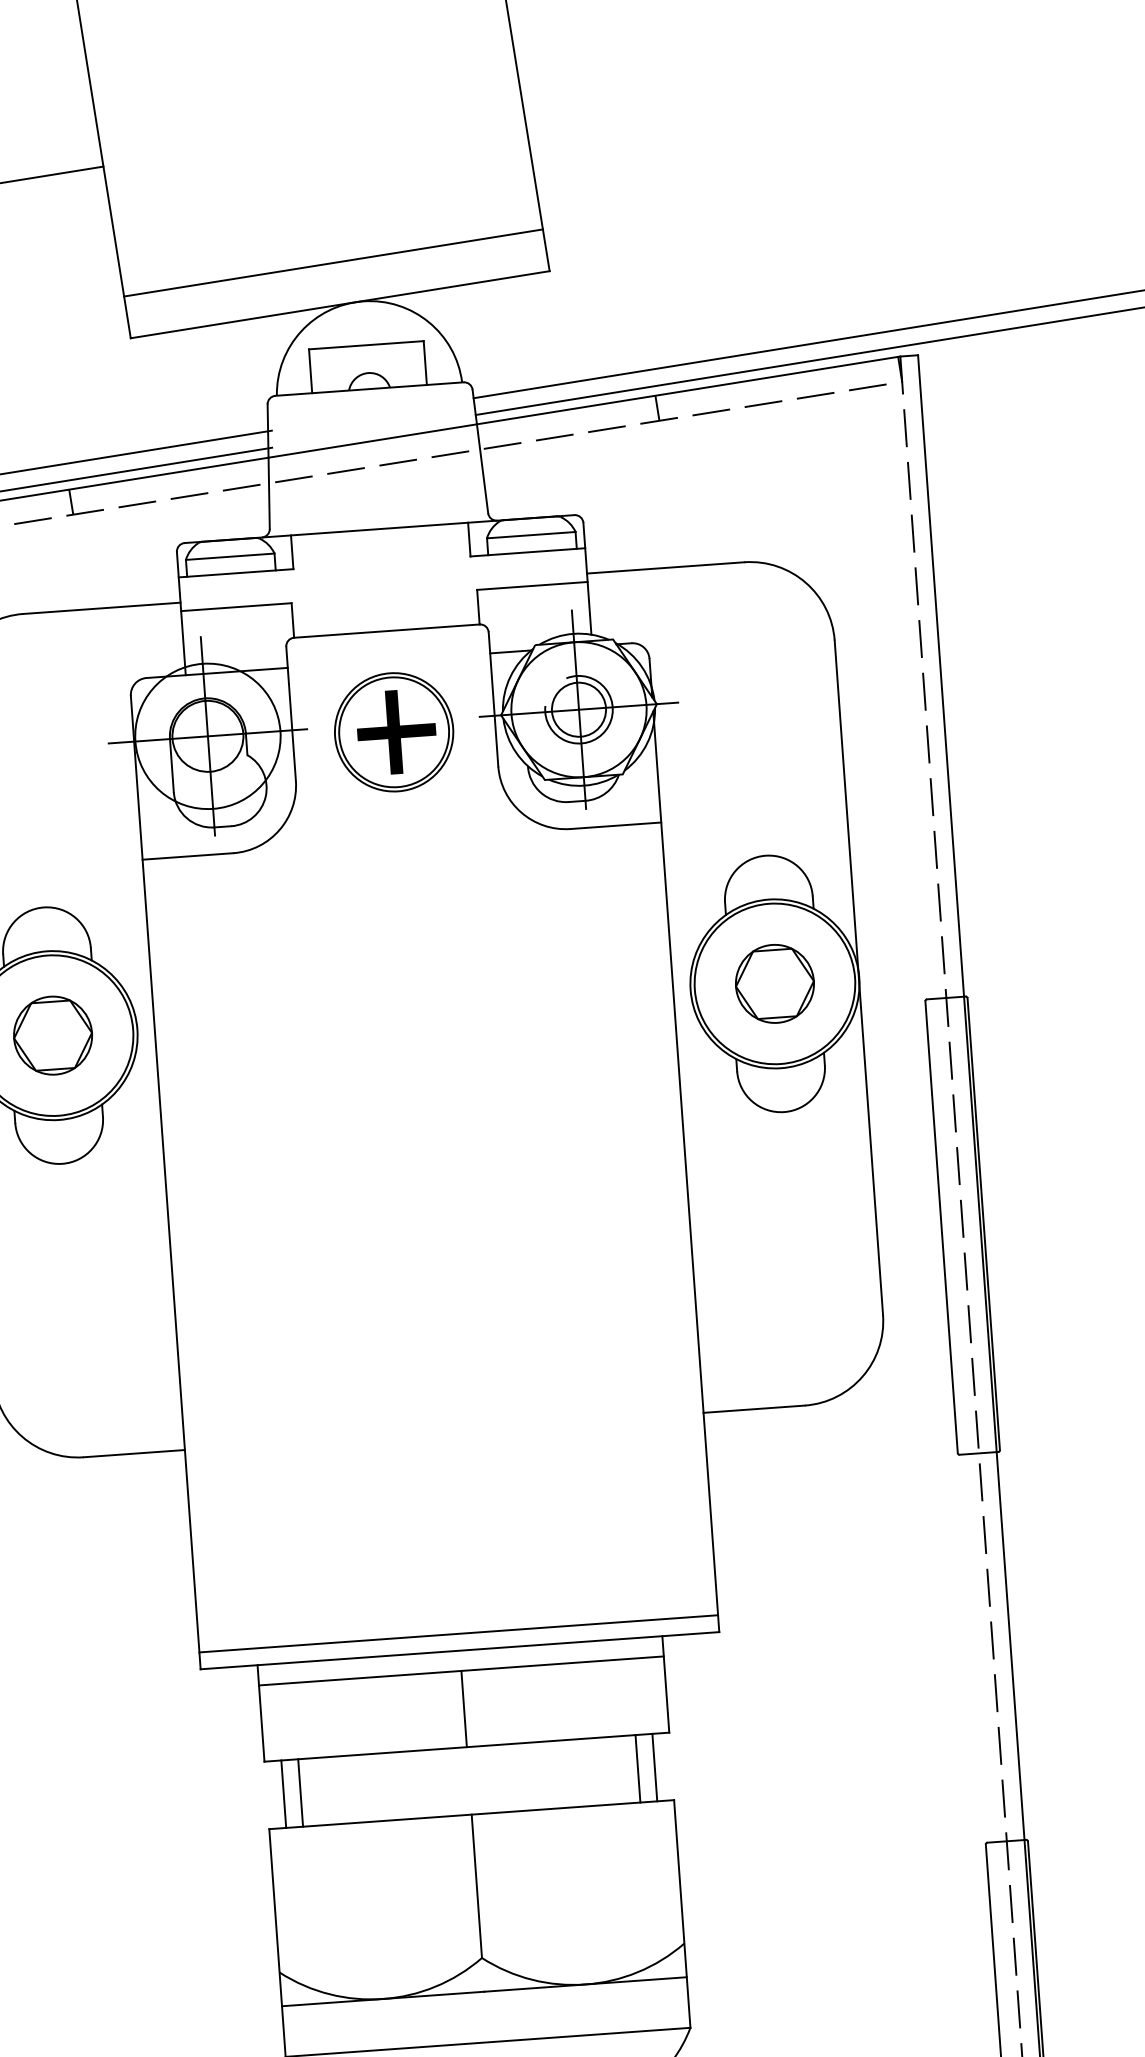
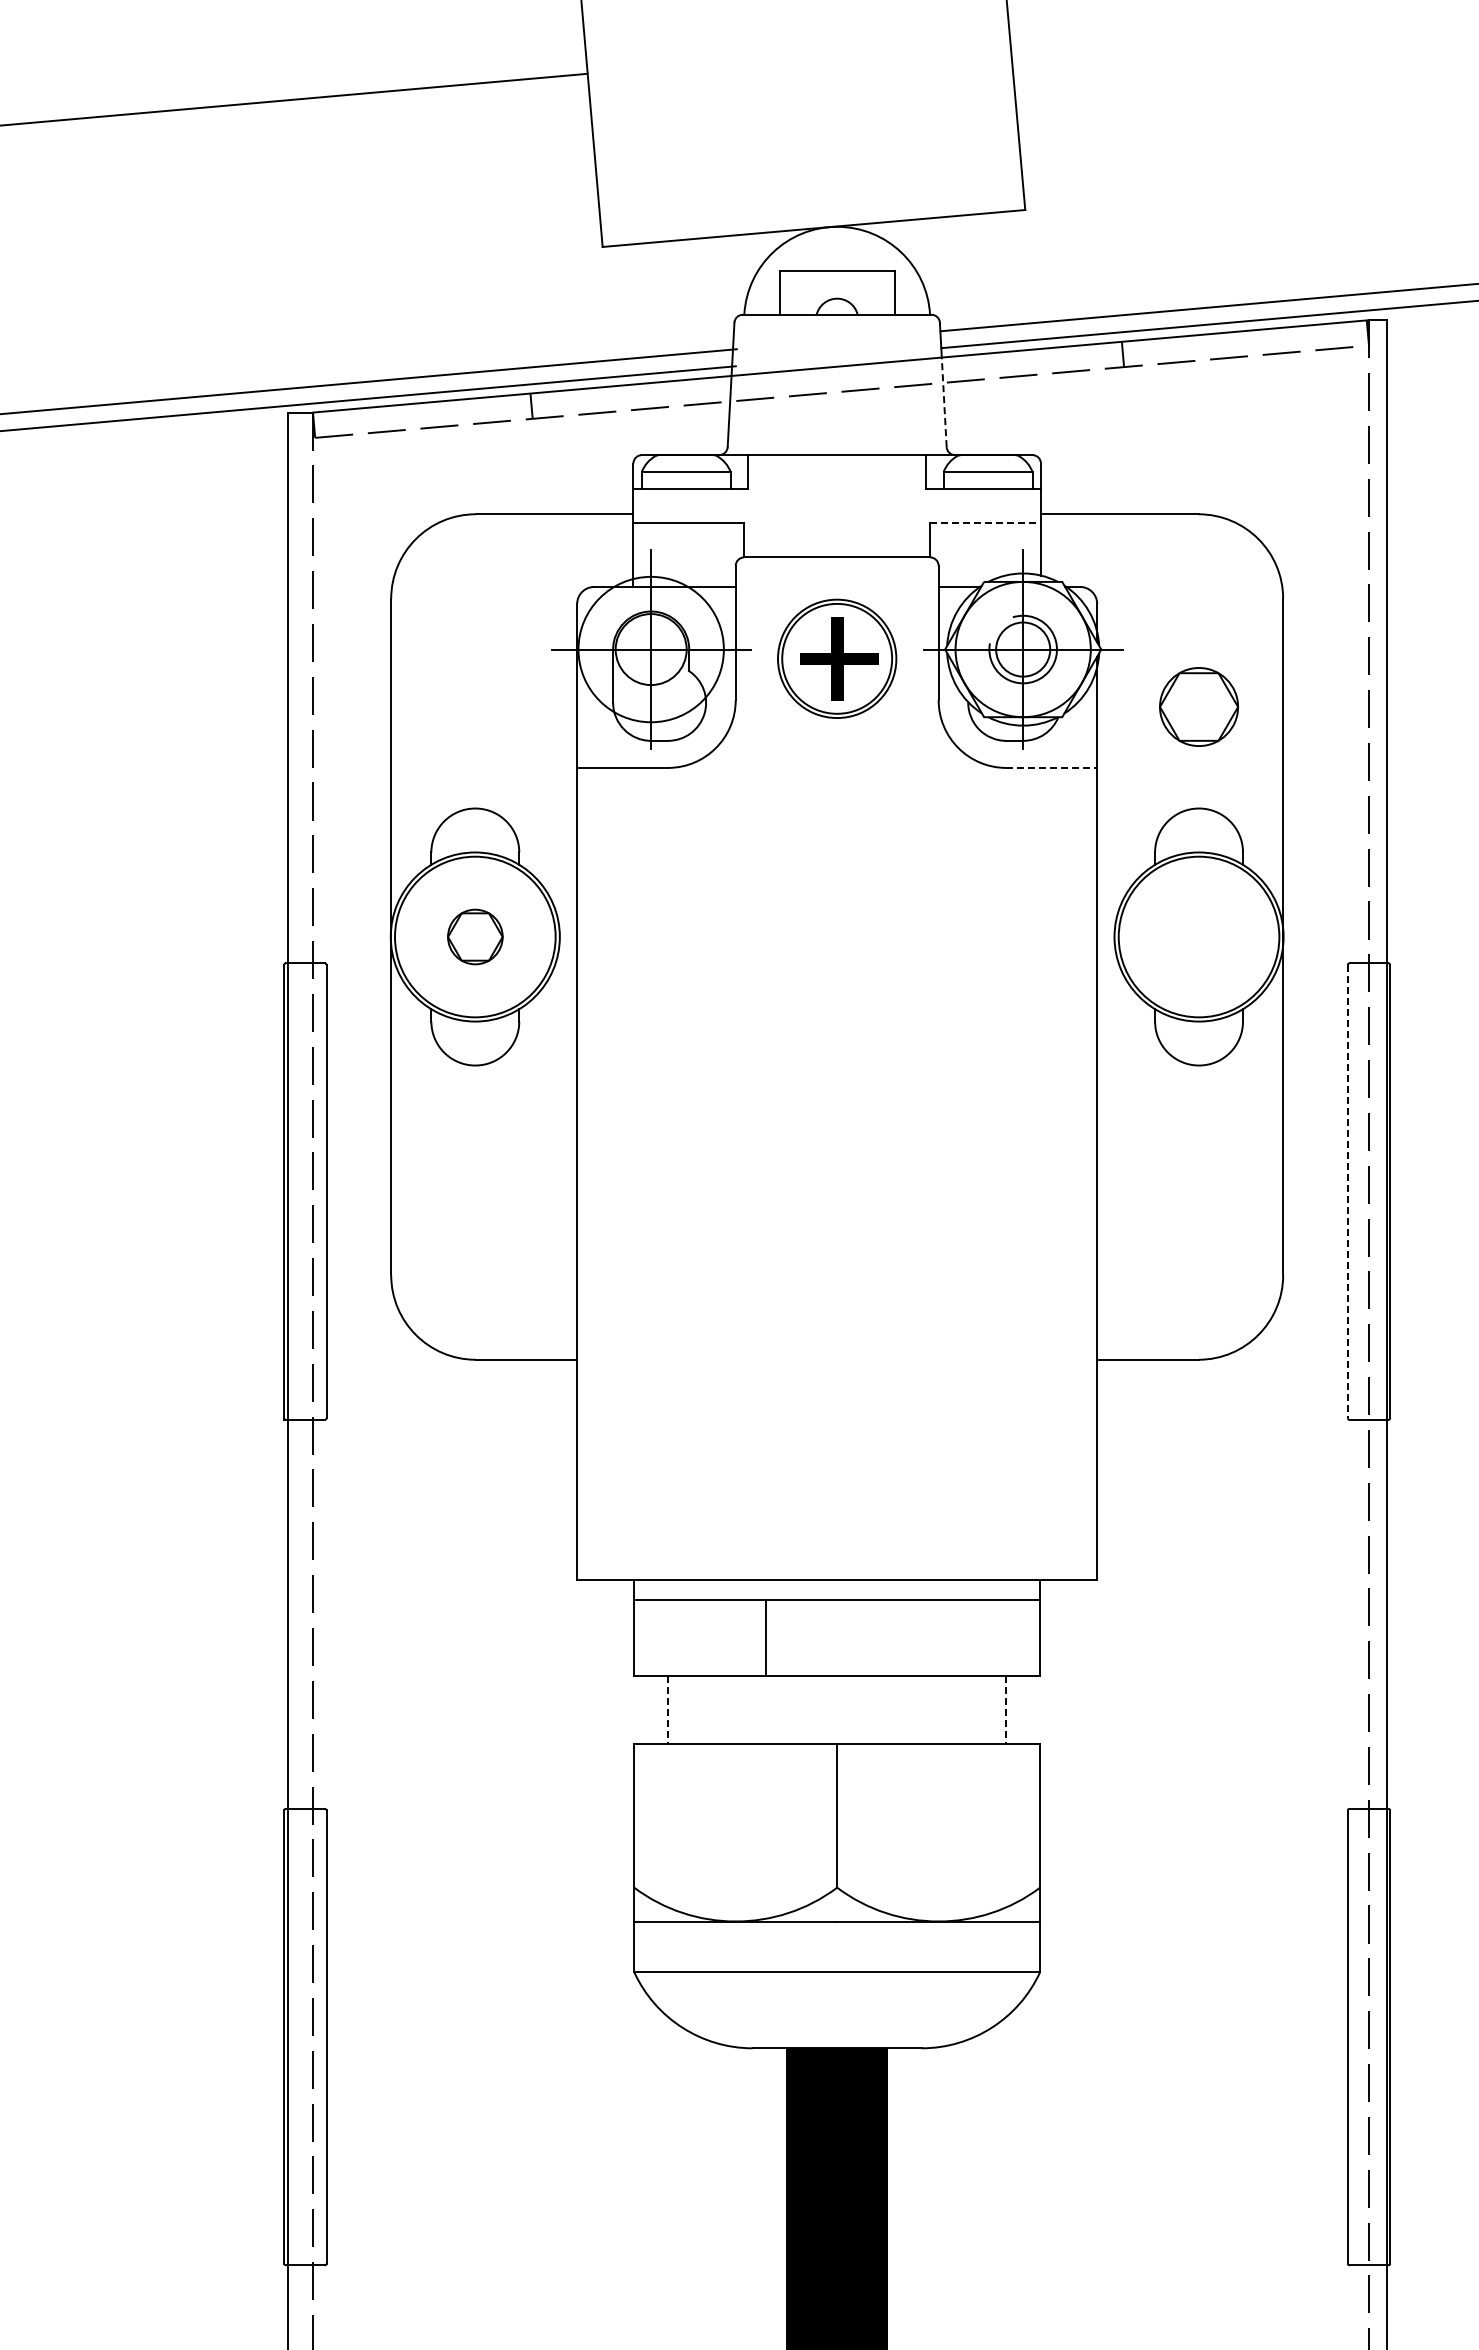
line: (332, 262) -> (809, 185), removed
line: (482, 468) -> (944, 402), solid -> dashed
line: (533, 585) -> (986, 522), solid -> dashed
line: (616, 825) -> (1052, 767), solid -> dashed
part: (774, 983) -> (1198, 706), moved
part: (53, 1035) -> (475, 936), size x0.7
line: (941, 1227) -> (1347, 1191), solid -> dashed
line: (459, 1633) -> (837, 1562), removed
line: (464, 1708) -> (766, 1637), moved
line: (655, 1766) -> (1023, 1709), removed
line: (638, 1769) -> (1006, 1710), solid -> dashed
line: (284, 1793) -> (651, 1709), removed
line: (301, 1793) -> (668, 1710), solid -> dashed

